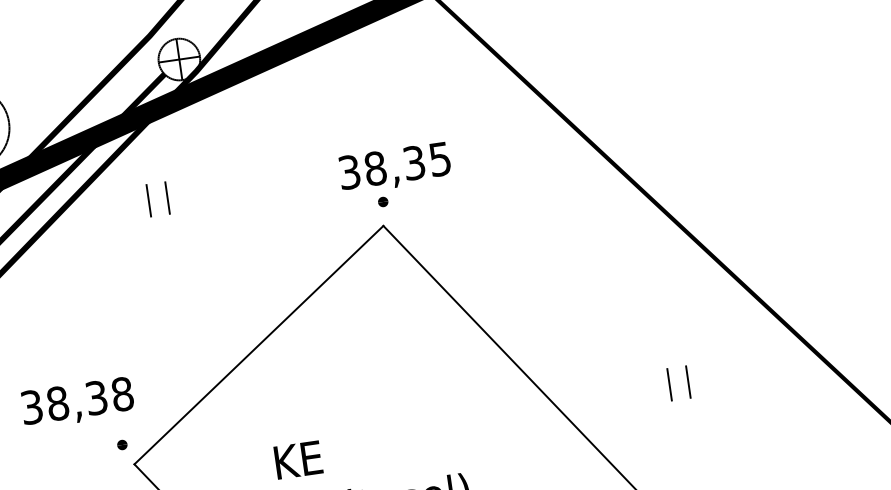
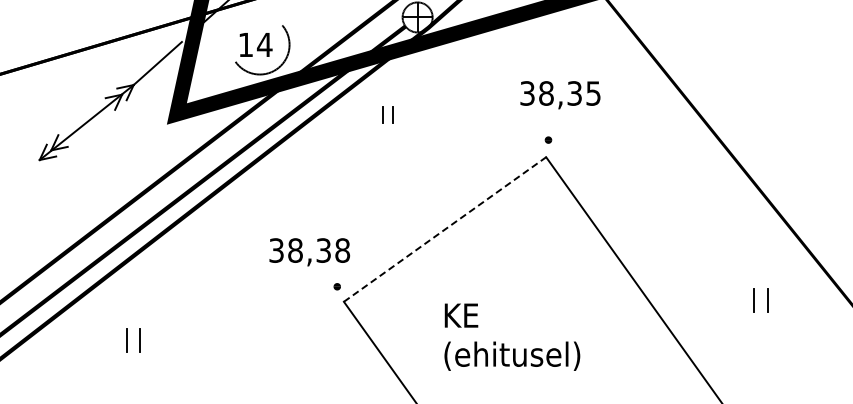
text: (395, 168) -> (560, 95), moved
part: (157, 200) -> (387, 115), size x0.7
line: (259, 345) -> (445, 229), solid -> dashed
part: (678, 384) -> (760, 300), moved

